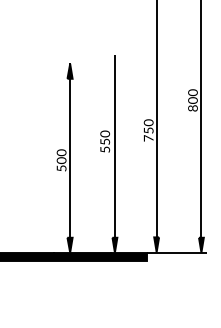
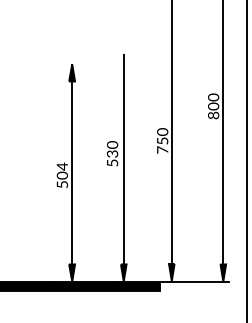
text: (104, 141) -> (111, 153), 550 -> 530
text: (61, 152) -> (62, 166), 500 -> 504

